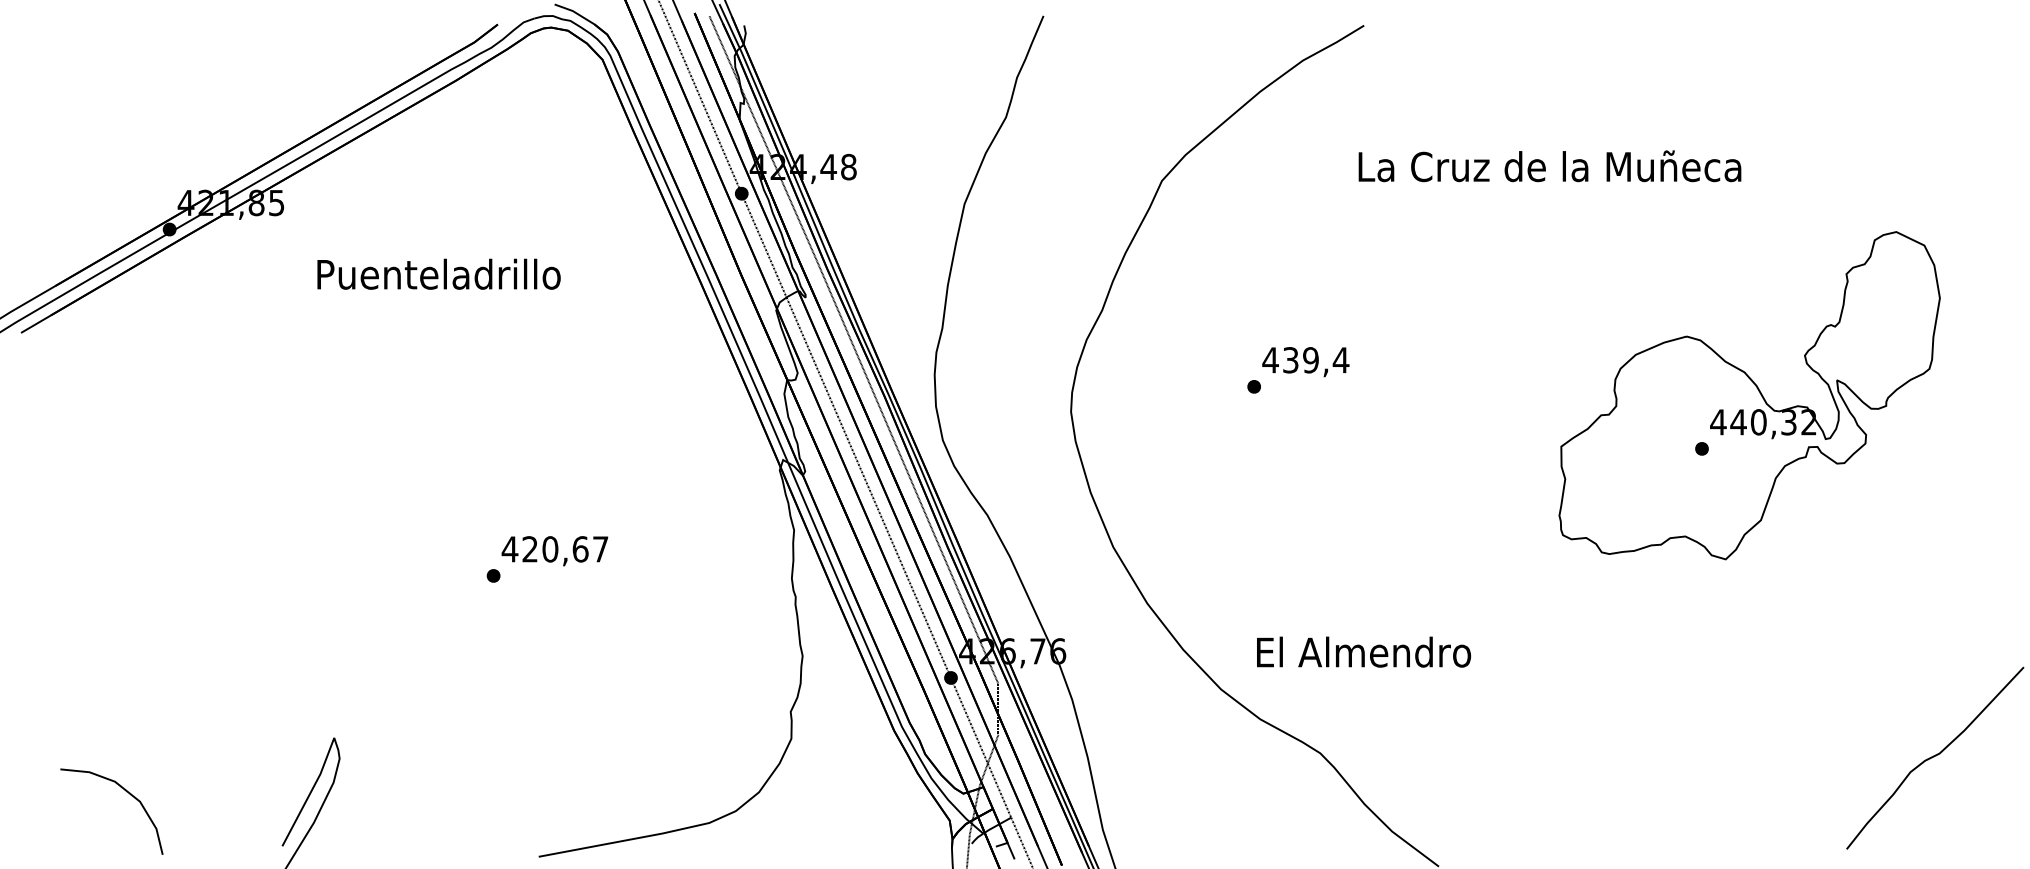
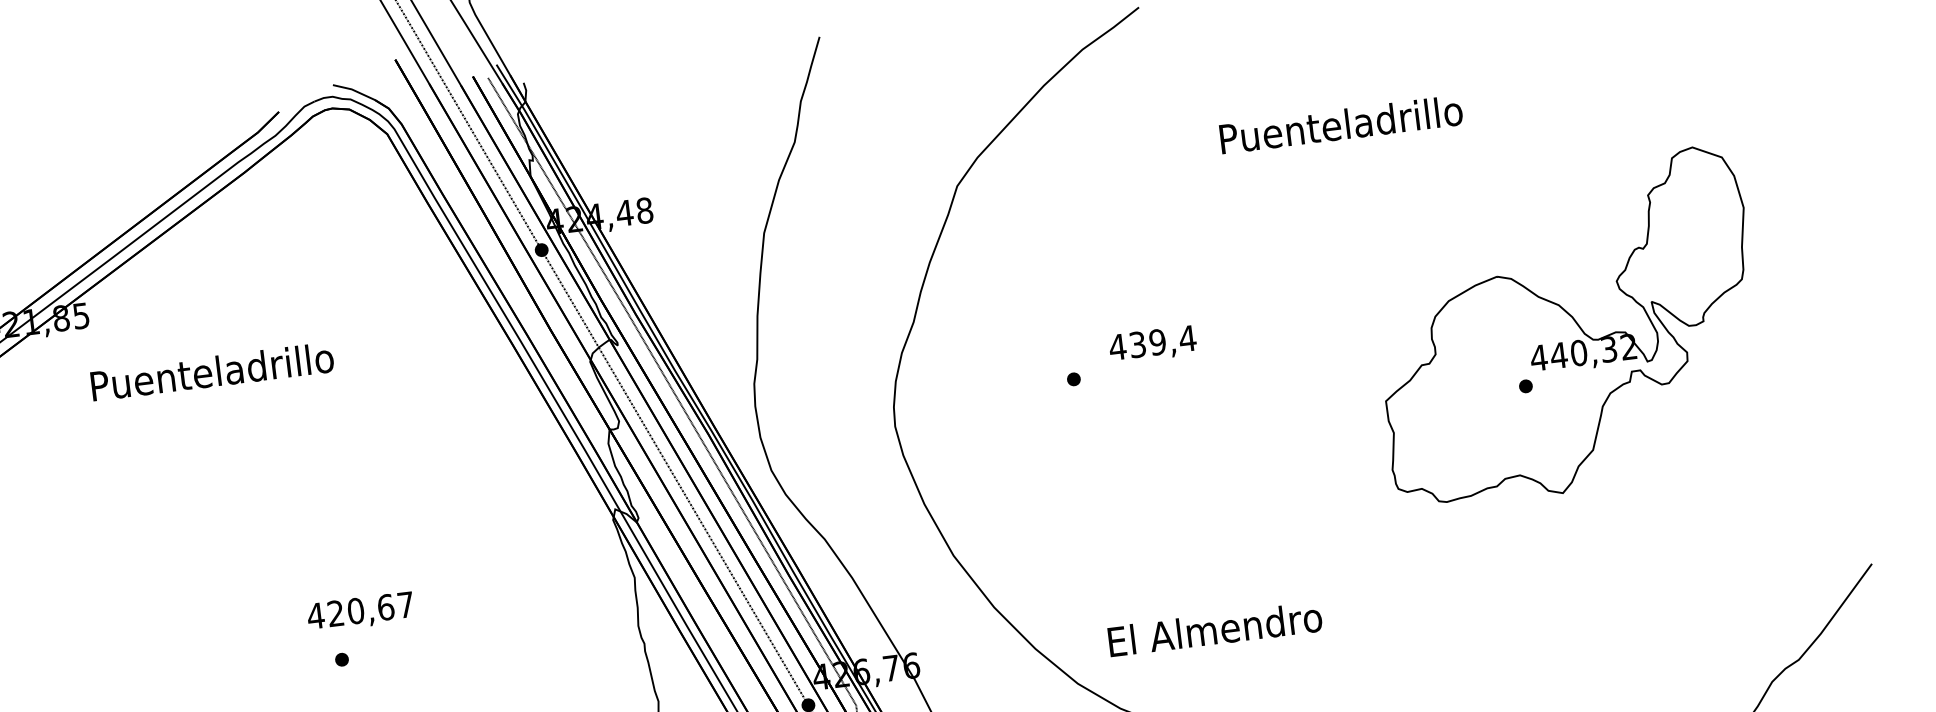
text: (1549, 166) -> (1340, 124), La Cruz de la Muñeca -> Puenteladrillo
text: (438, 273) -> (211, 371), moved
text: (1305, 362) -> (1152, 345), moved
text: (554, 551) -> (360, 612), moved

